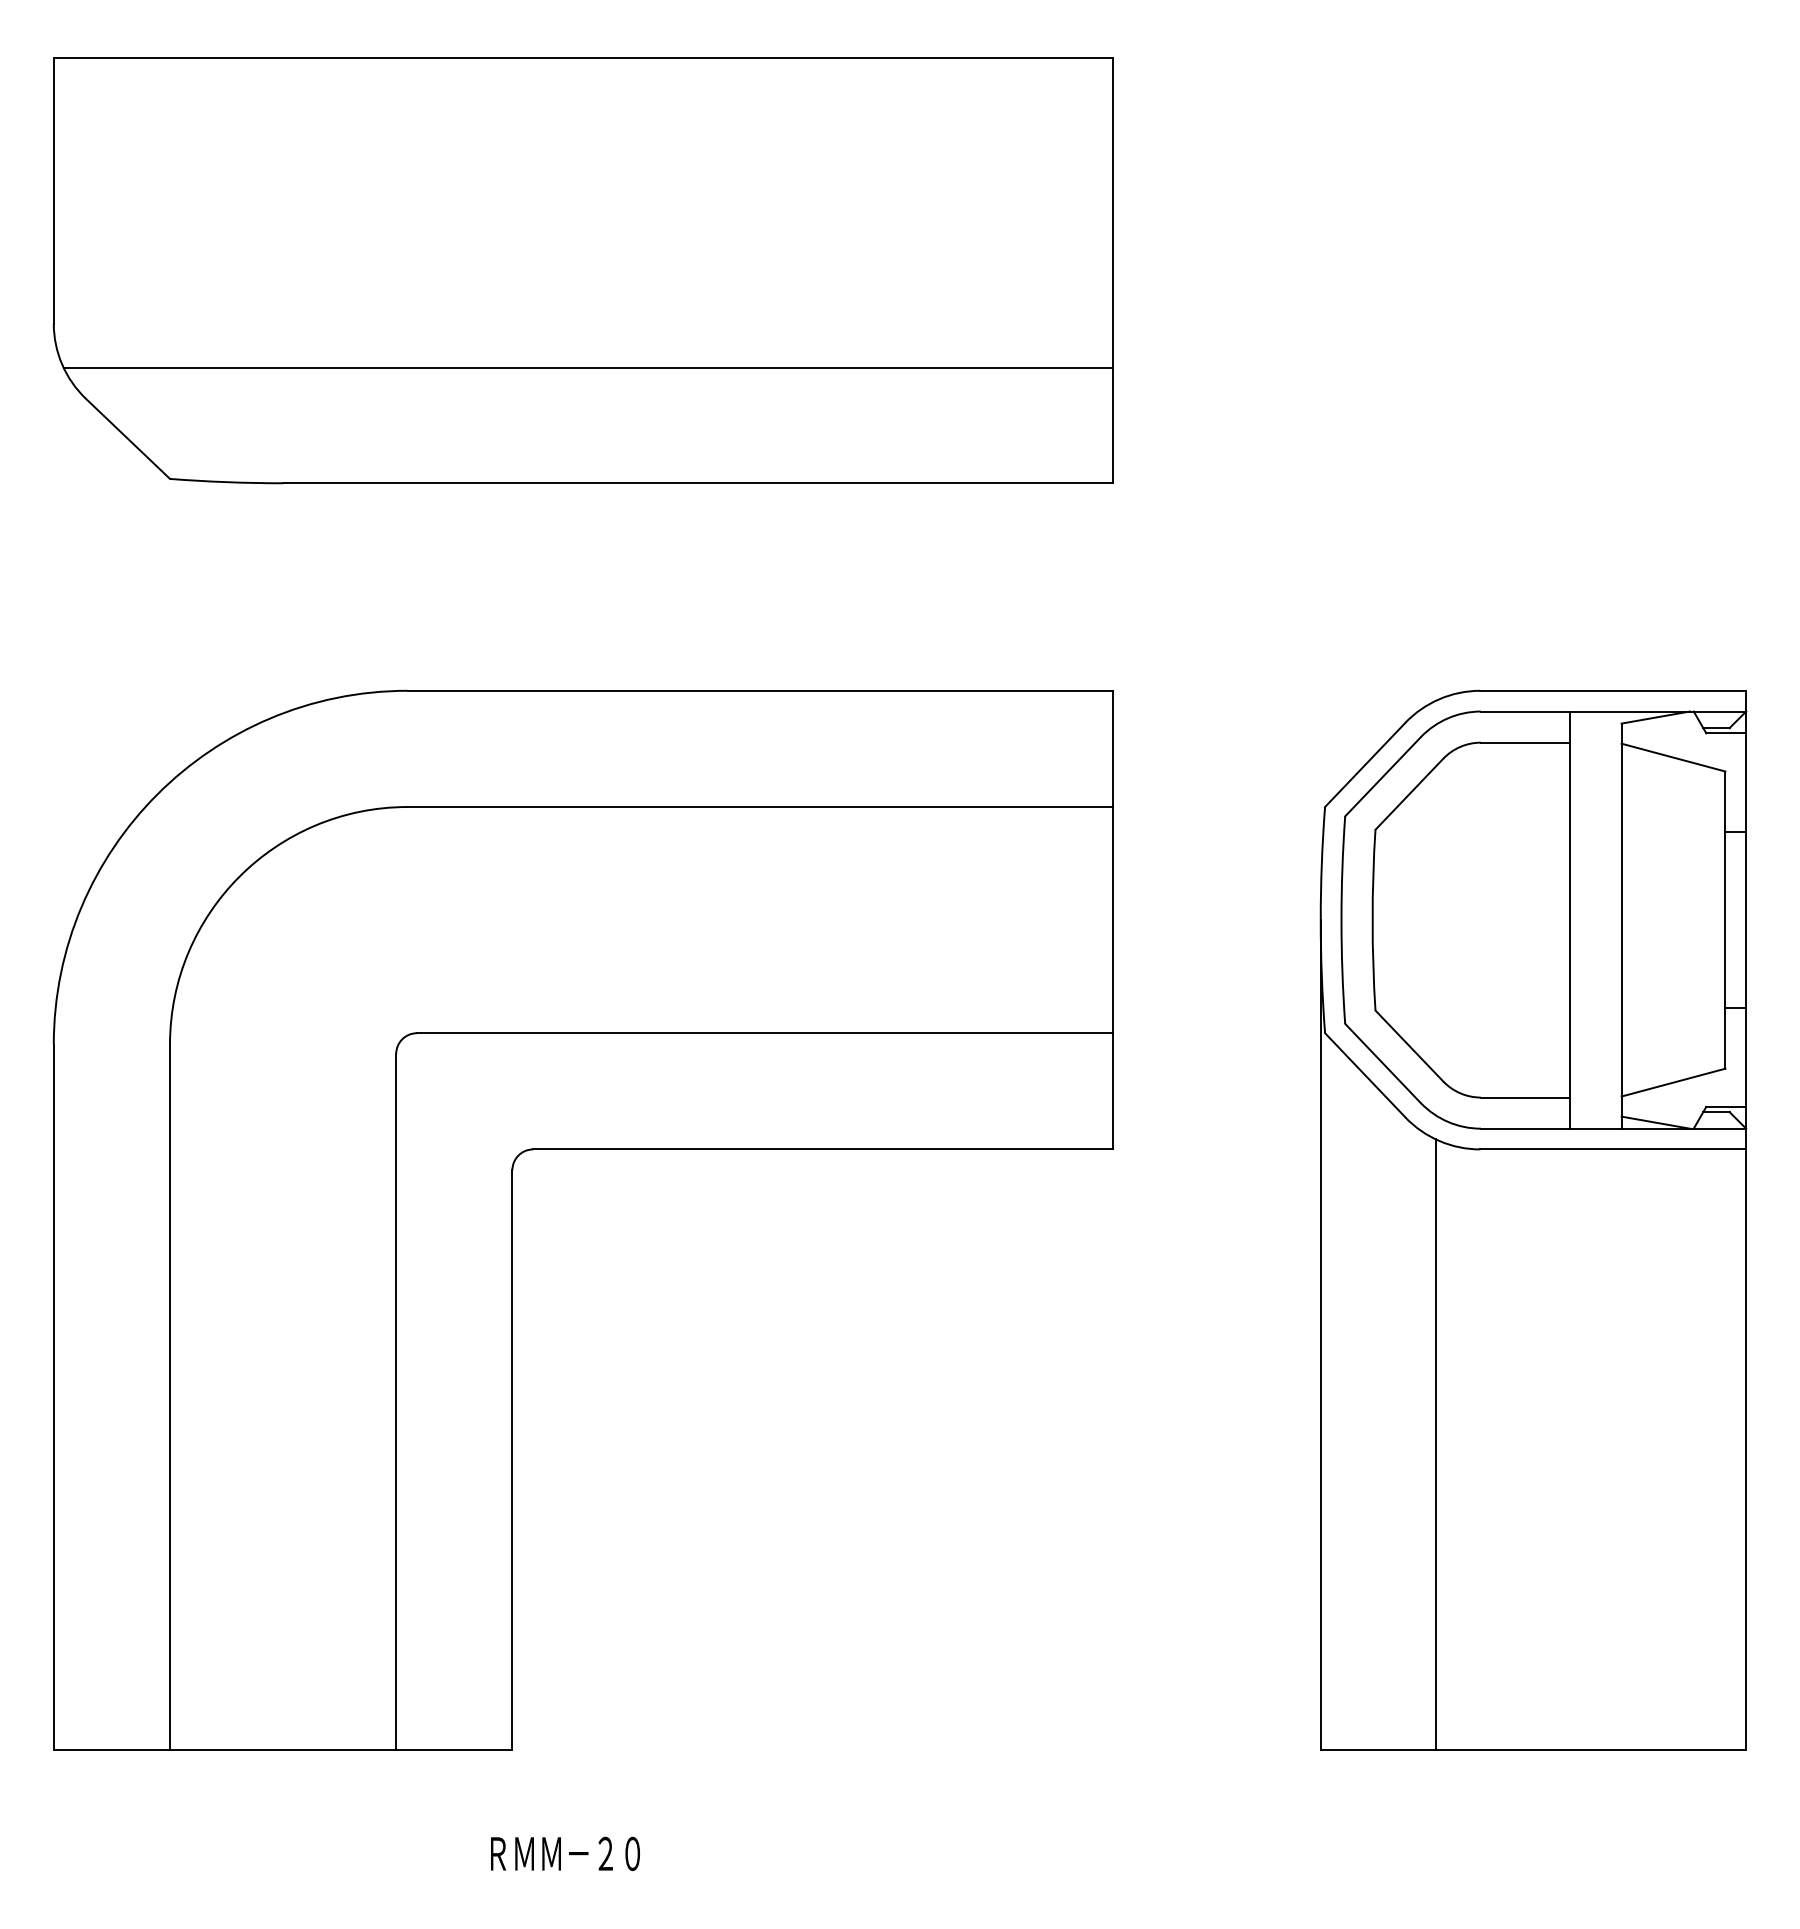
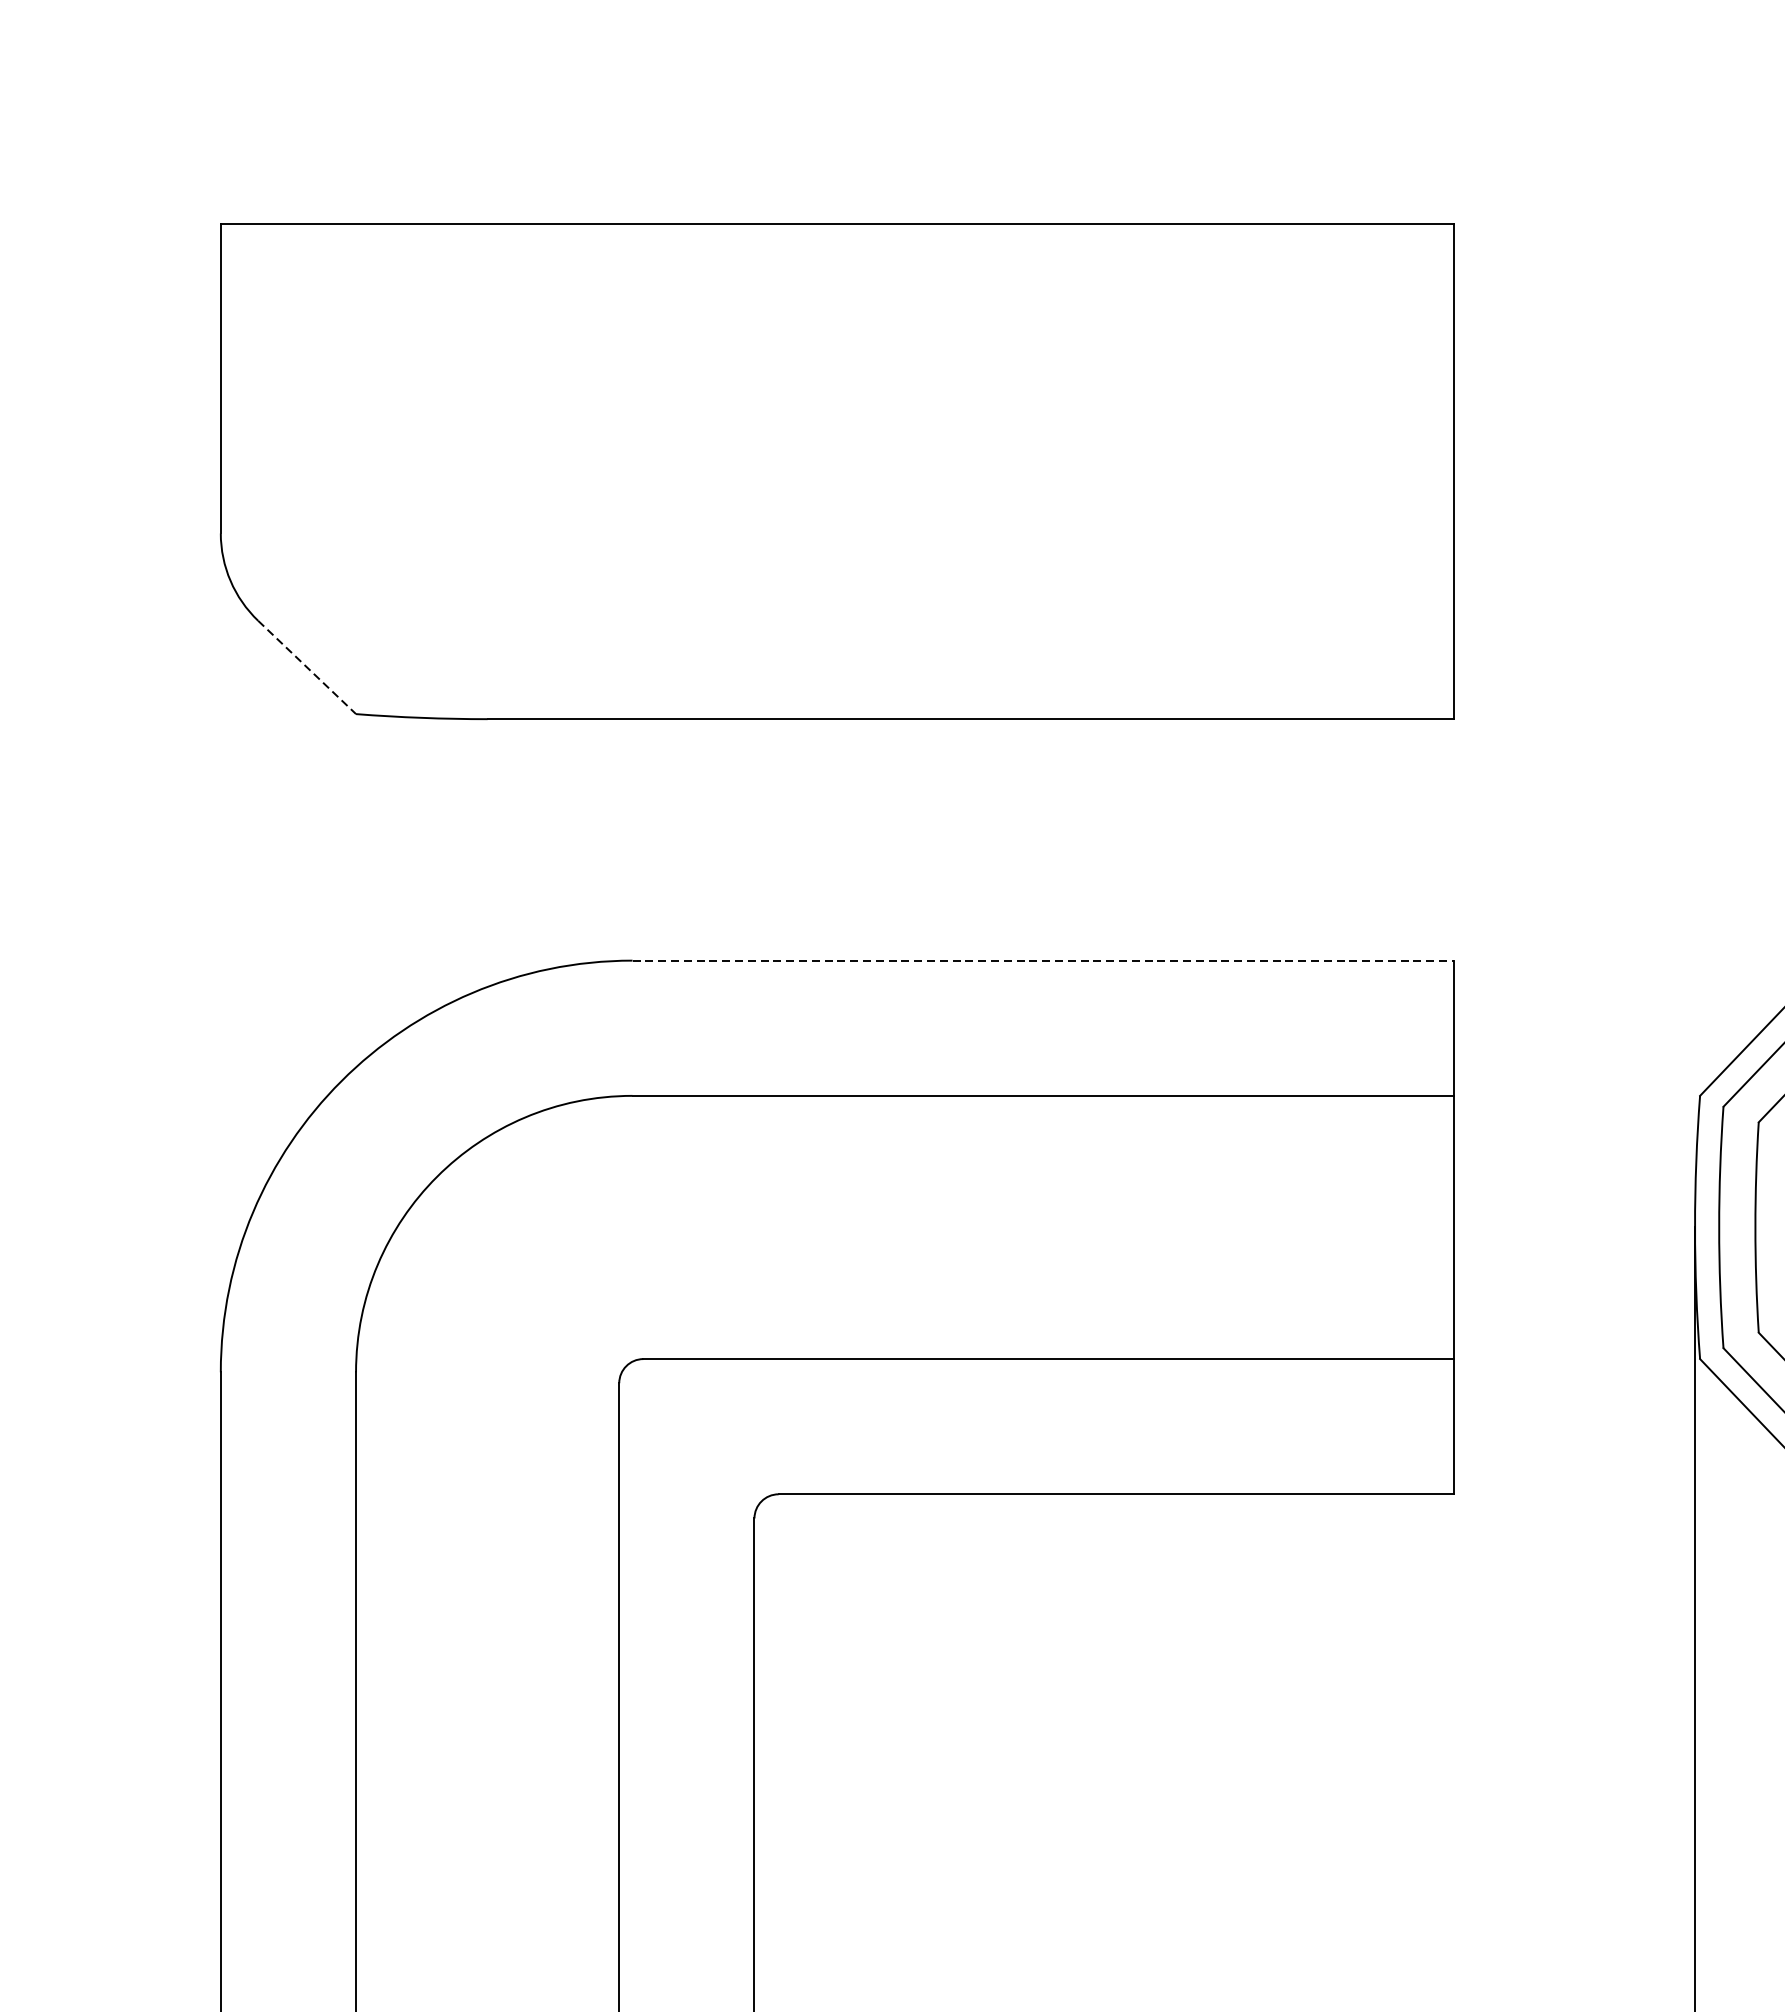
line: (588, 368) -> (843, 585), removed
line: (128, 439) -> (307, 668), solid -> dashed
line: (760, 690) -> (1043, 960), solid -> dashed

